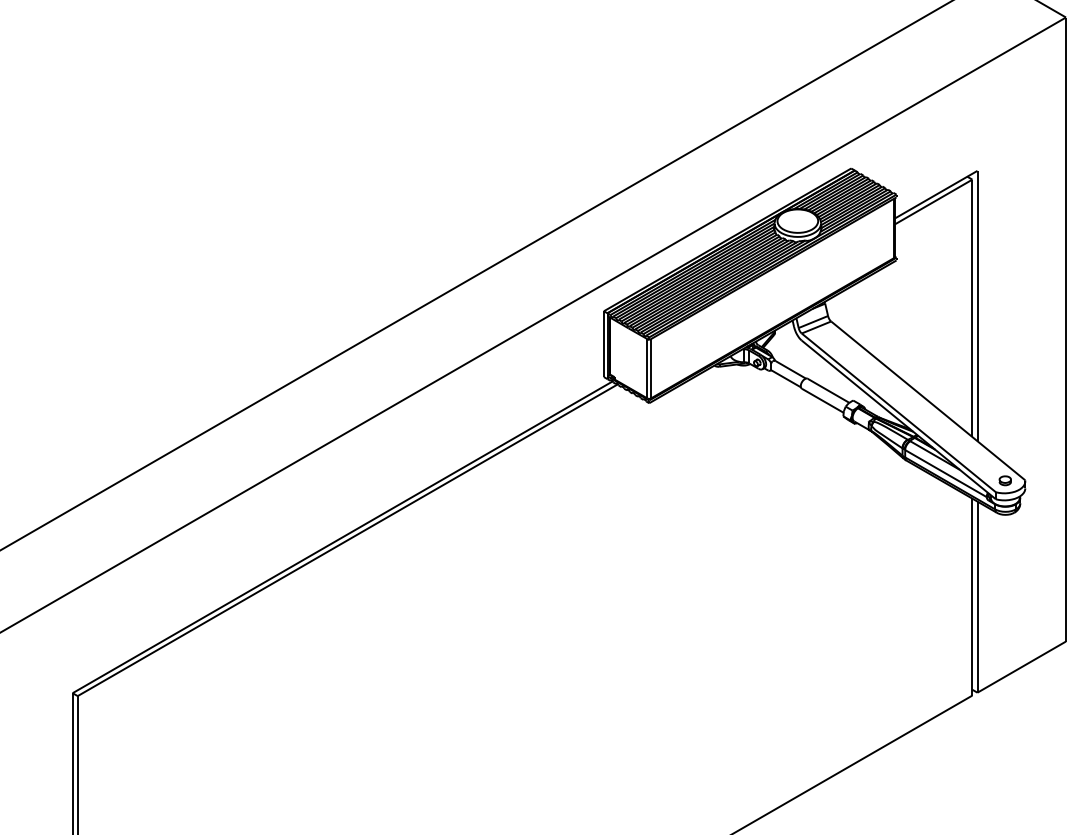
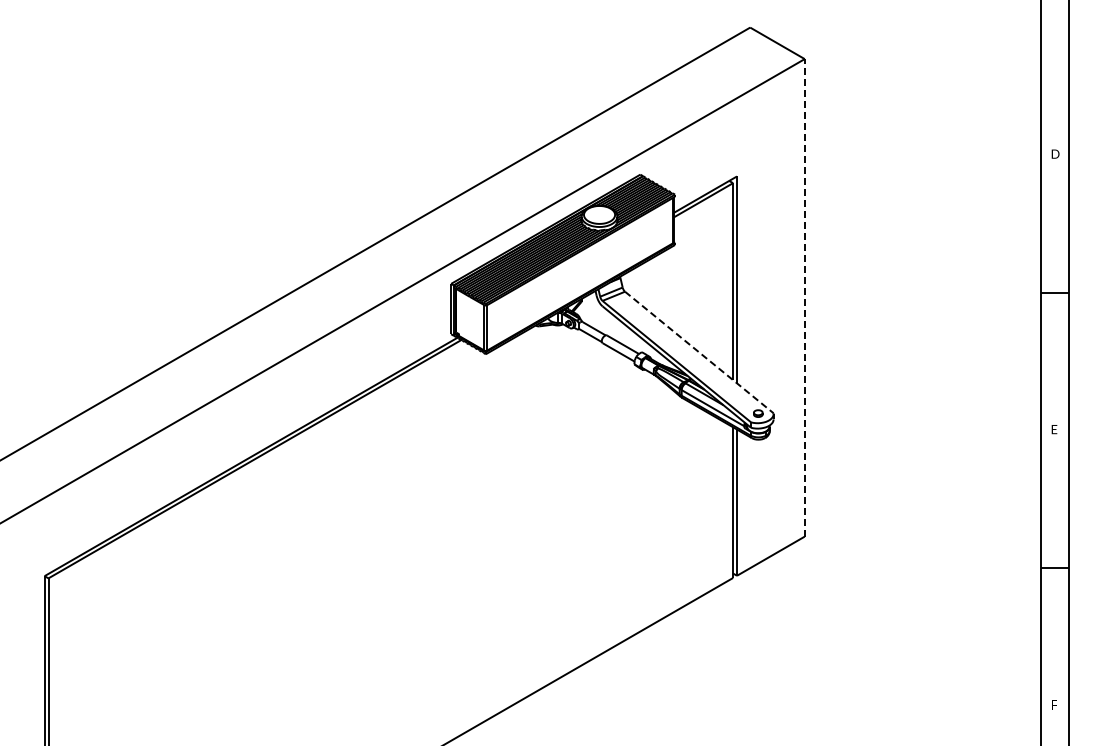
line: (1065, 329) -> (804, 297), solid -> dashed
line: (928, 400) -> (699, 352), solid -> dashed

